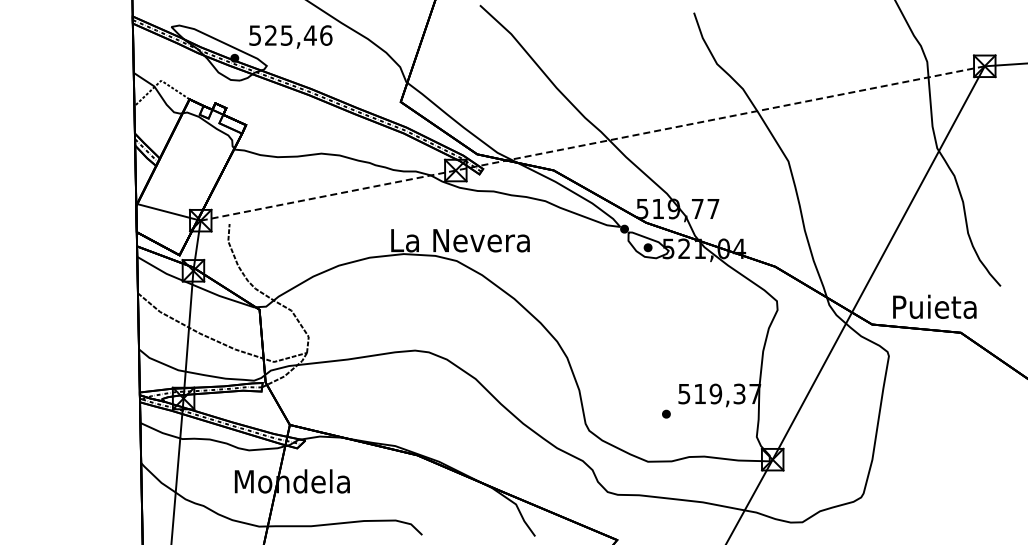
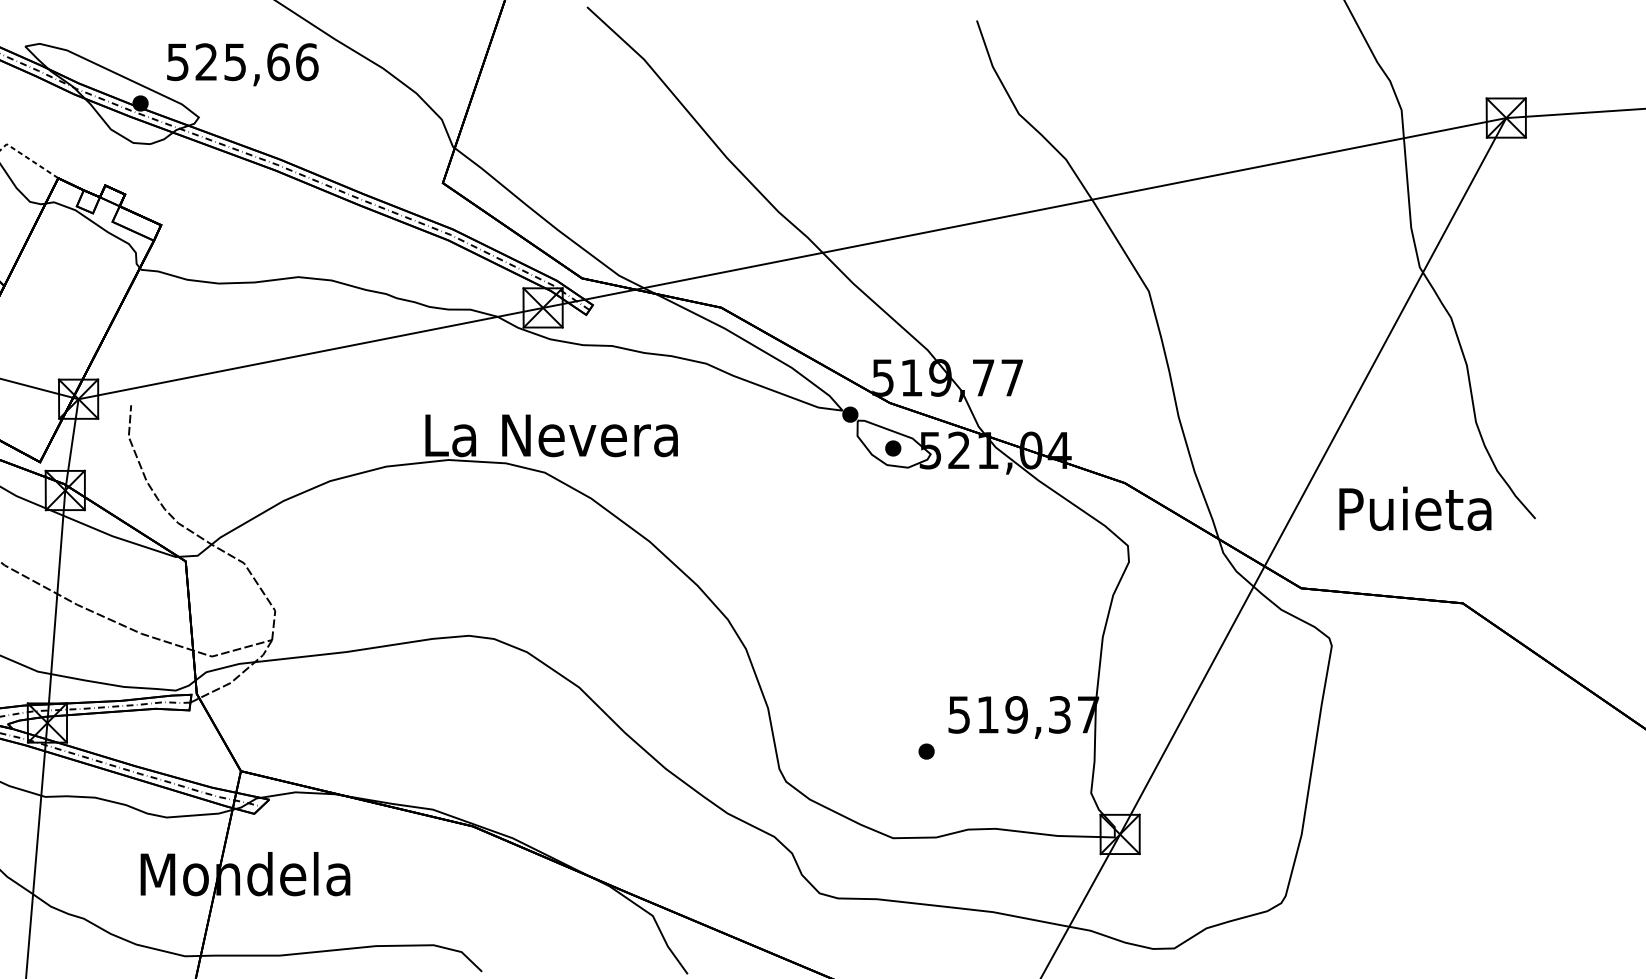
text: (309, 35) -> (276, 61), 525,46 -> 525,66
line: (591, 143) -> (790, 258), dashed -> solid
text: (934, 306) -> (1414, 508), moved

